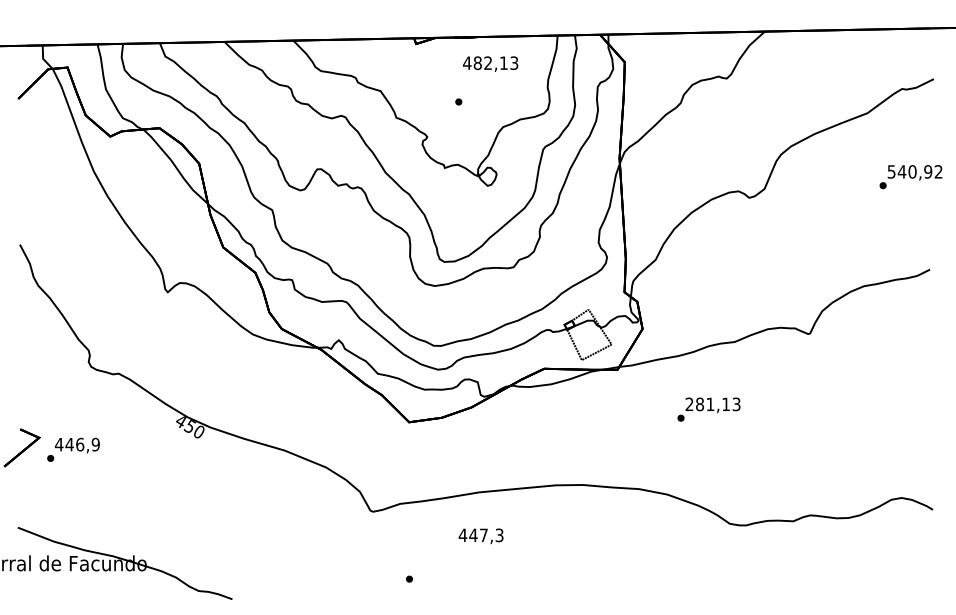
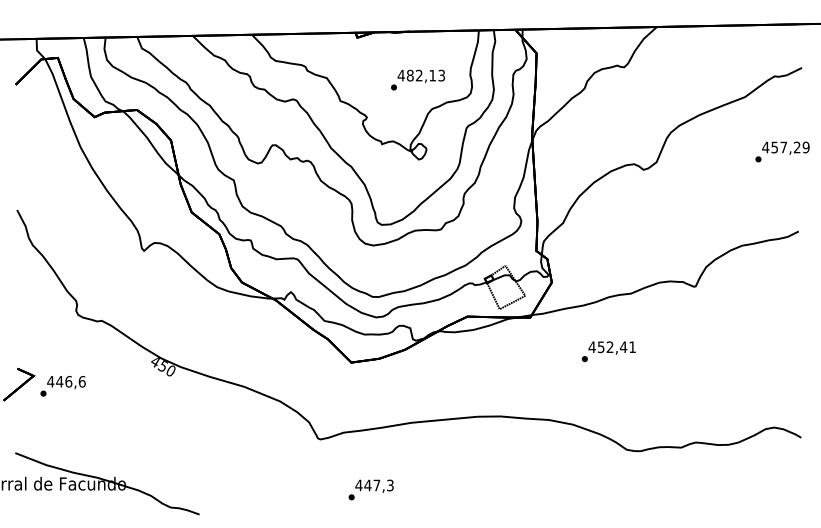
text: (490, 63) -> (421, 75), moved
text: (914, 171) -> (785, 147), 540,92 -> 457,29
text: (712, 404) -> (611, 347), 281,13 -> 452,41
text: (95, 444) -> (81, 381), 446,9 -> 446,6
text: (480, 535) -> (373, 485), moved

